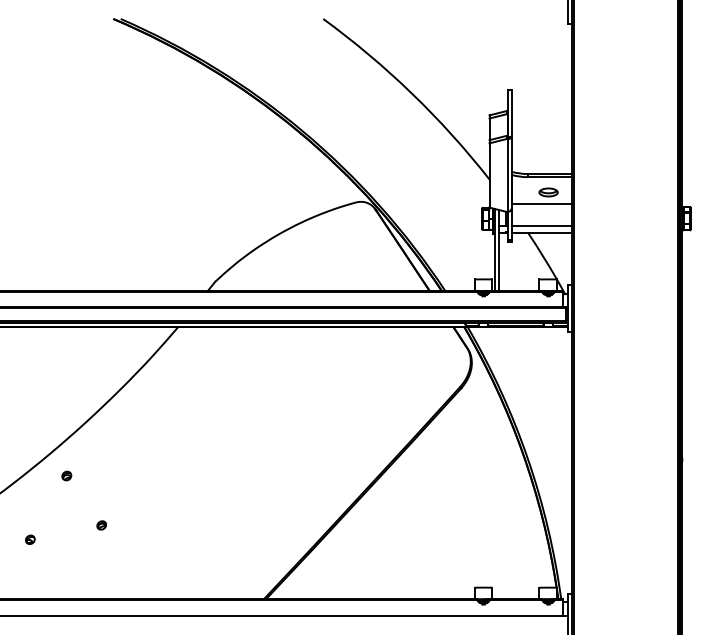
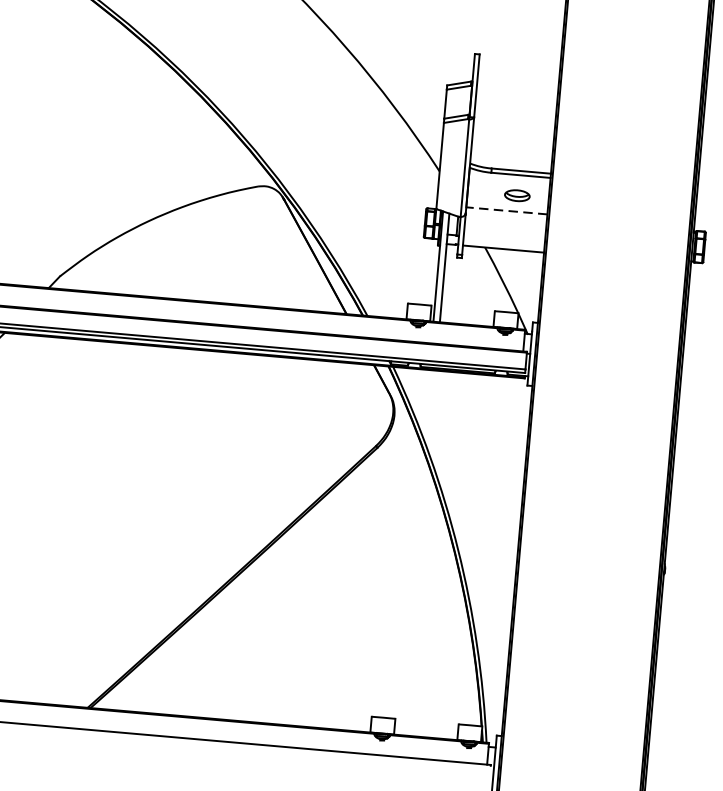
line: (541, 204) -> (506, 210), solid -> dashed
line: (541, 225) -> (503, 239), removed

